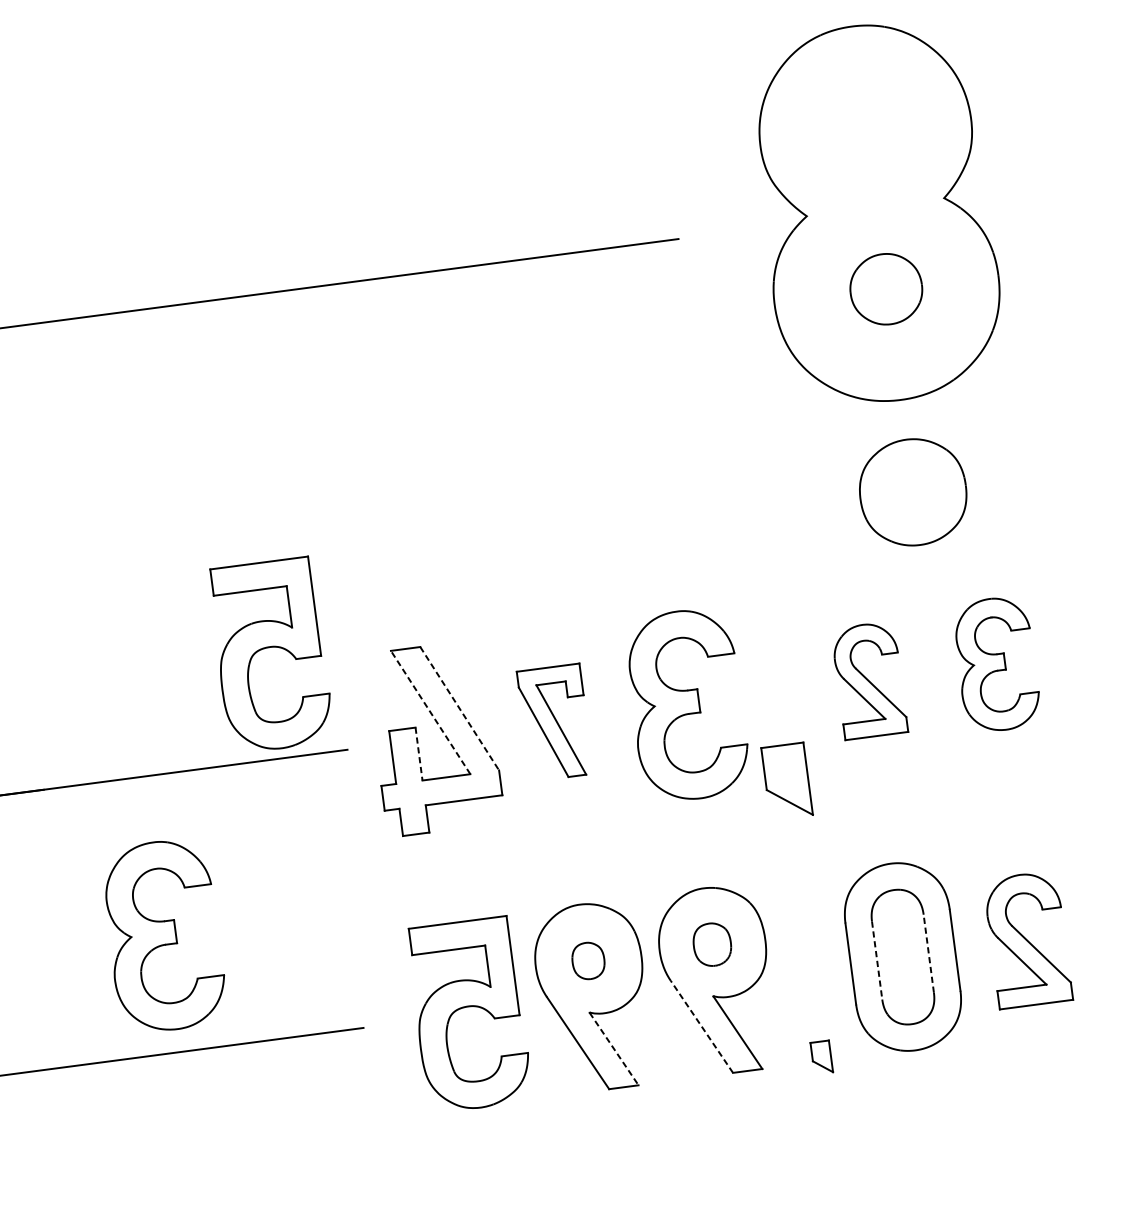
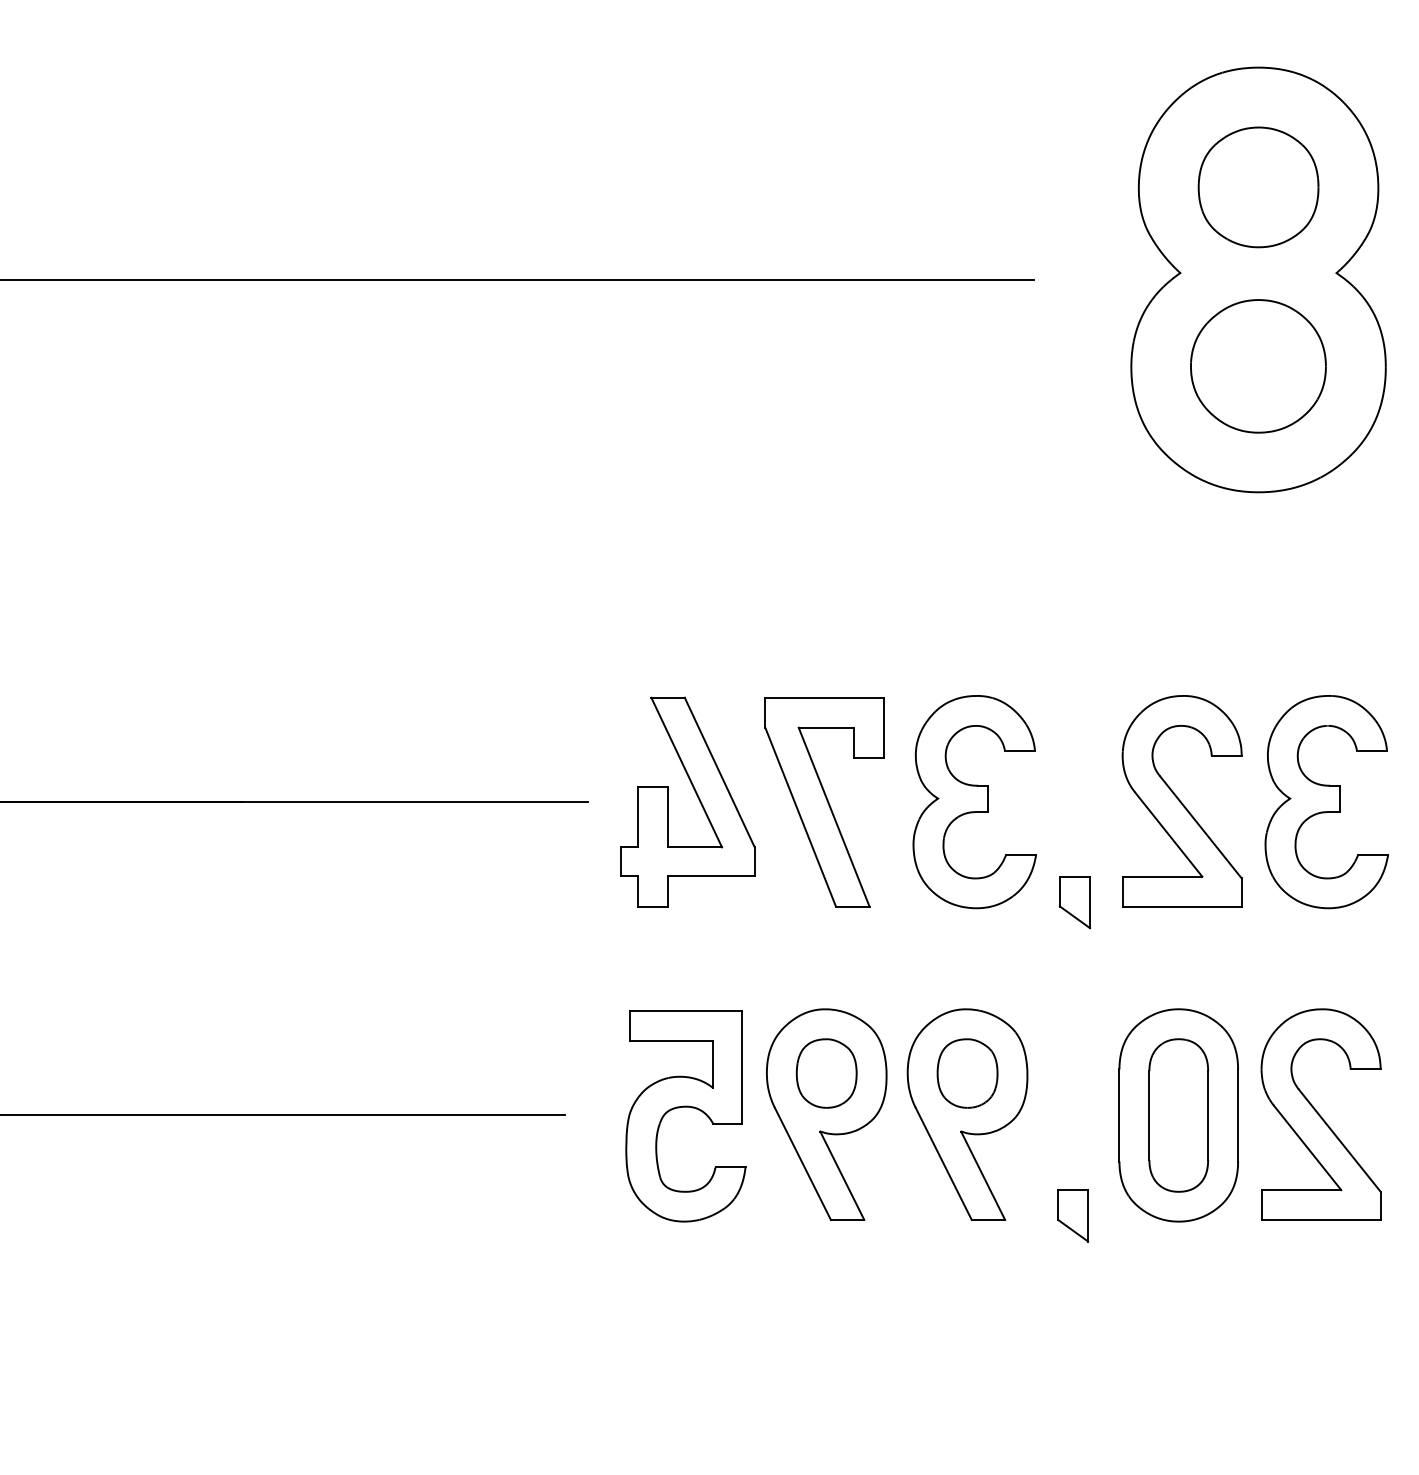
part: (886, 289) -> (1258, 366), size x1.67
part: (913, 492) -> (1258, 187), moved
part: (269, 647) -> (516, 676), removed
part: (996, 664) -> (1326, 802), size x1.43
part: (869, 680) -> (1181, 801), size x1.67
line: (459, 708) -> (719, 772), dashed -> solid
line: (430, 712) -> (686, 772), dashed -> solid
part: (555, 722) -> (824, 802), size x1.67
line: (418, 754) -> (667, 817), dashed -> solid
part: (786, 781) -> (1074, 902), size x0.62
part: (163, 936) -> (355, 983), removed
part: (1027, 939) -> (1320, 1114), size x1.43
part: (712, 944) -> (967, 1073), size x1.43
line: (929, 953) -> (1208, 1115), dashed -> solid
part: (588, 960) -> (826, 1073), size x1.67
line: (877, 961) -> (1149, 1116), dashed -> solid
line: (701, 1026) -> (943, 1163), dashed -> solid
line: (614, 1049) -> (842, 1176), dashed -> solid
part: (821, 1057) -> (1073, 1215), size x1.43

